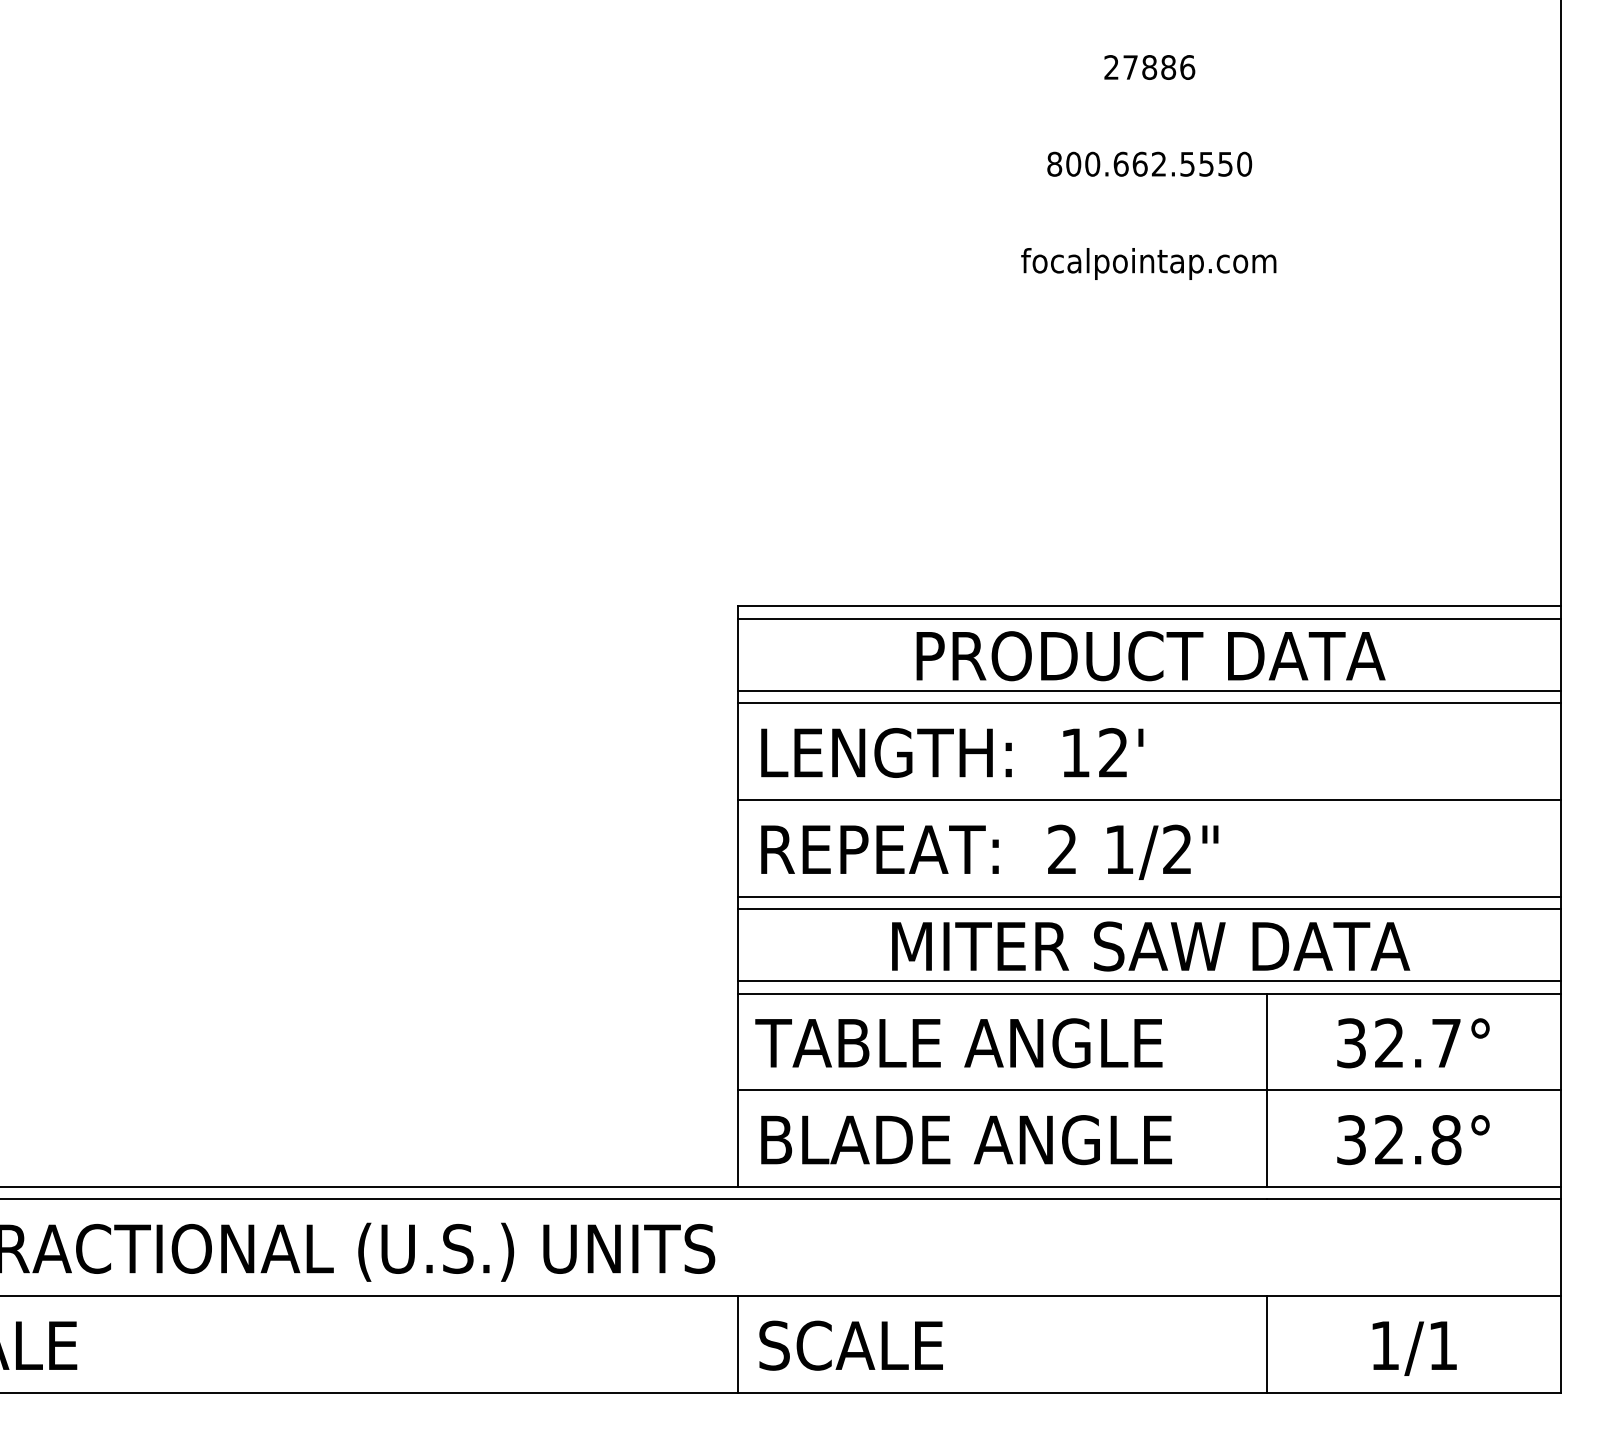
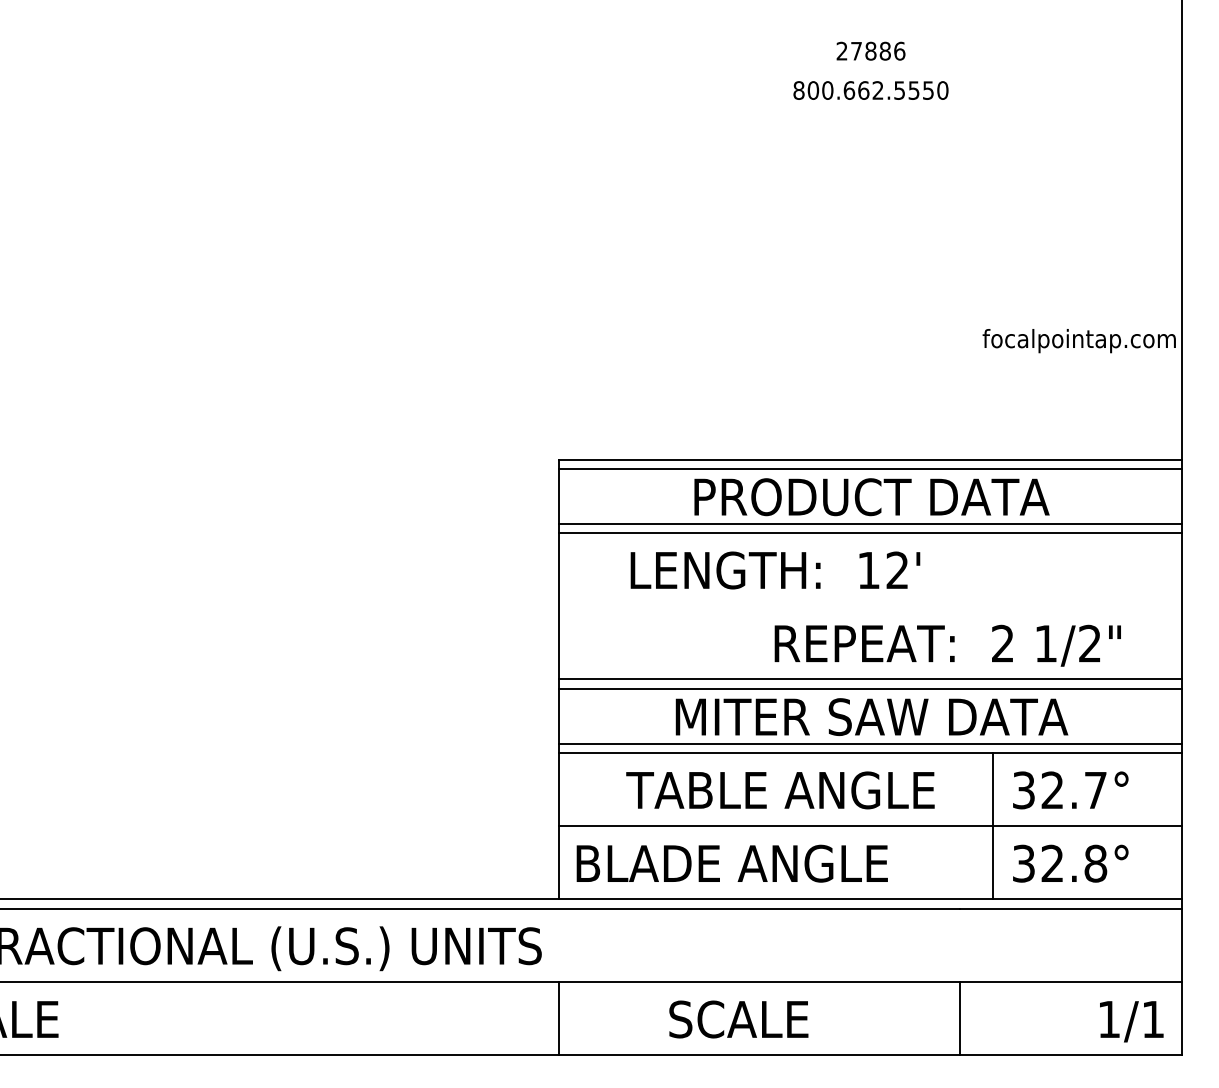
text: (1149, 164) -> (870, 90), moved
text: (1147, 264) -> (1078, 341), moved
text: (952, 752) -> (775, 570), moved
line: (1149, 800) -> (870, 606), removed
text: (989, 851) -> (947, 645), moved
text: (958, 1043) -> (780, 790), moved
line: (1266, 1089) -> (992, 825), moved
text: (850, 1345) -> (738, 1019), moved
text: (1414, 1348) -> (1131, 1021), moved

